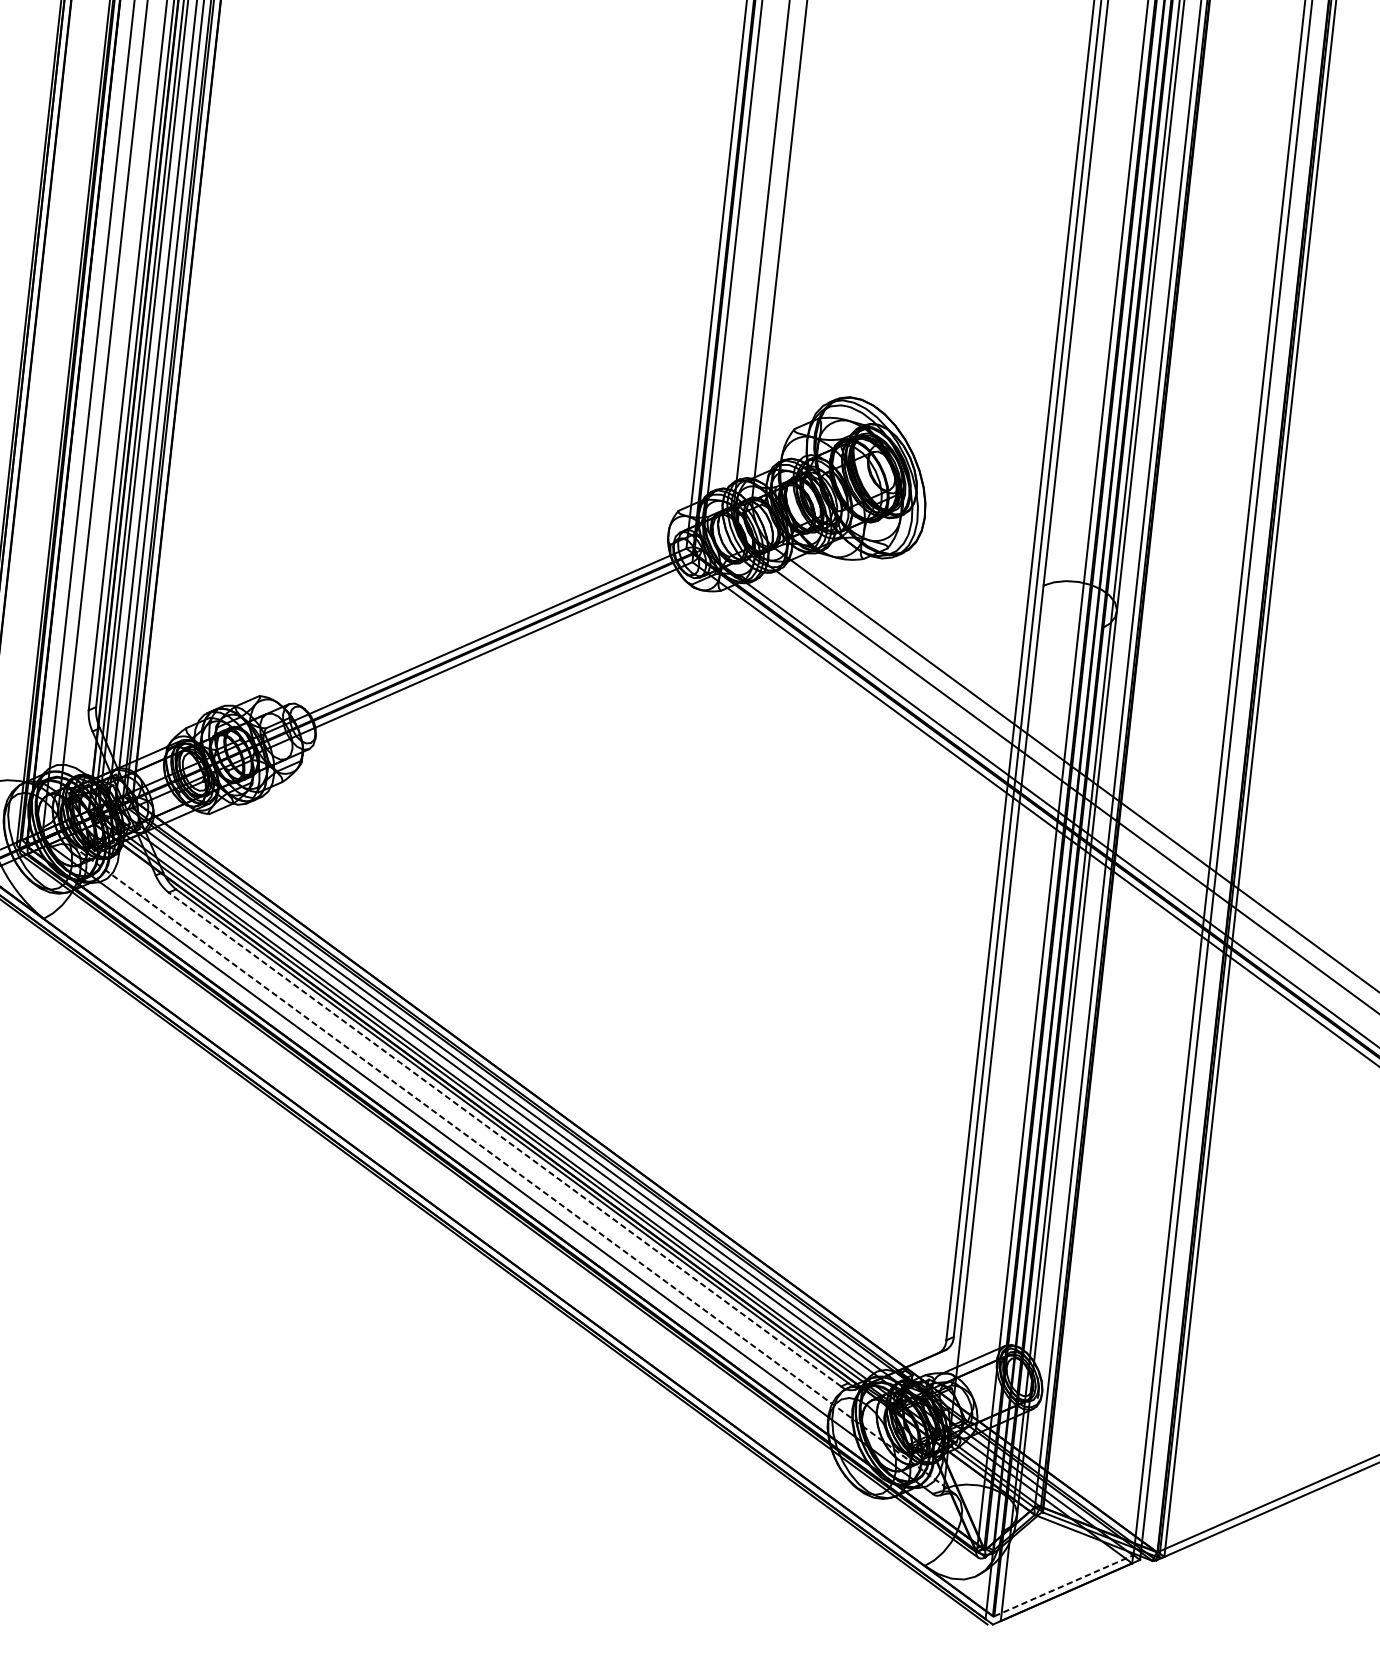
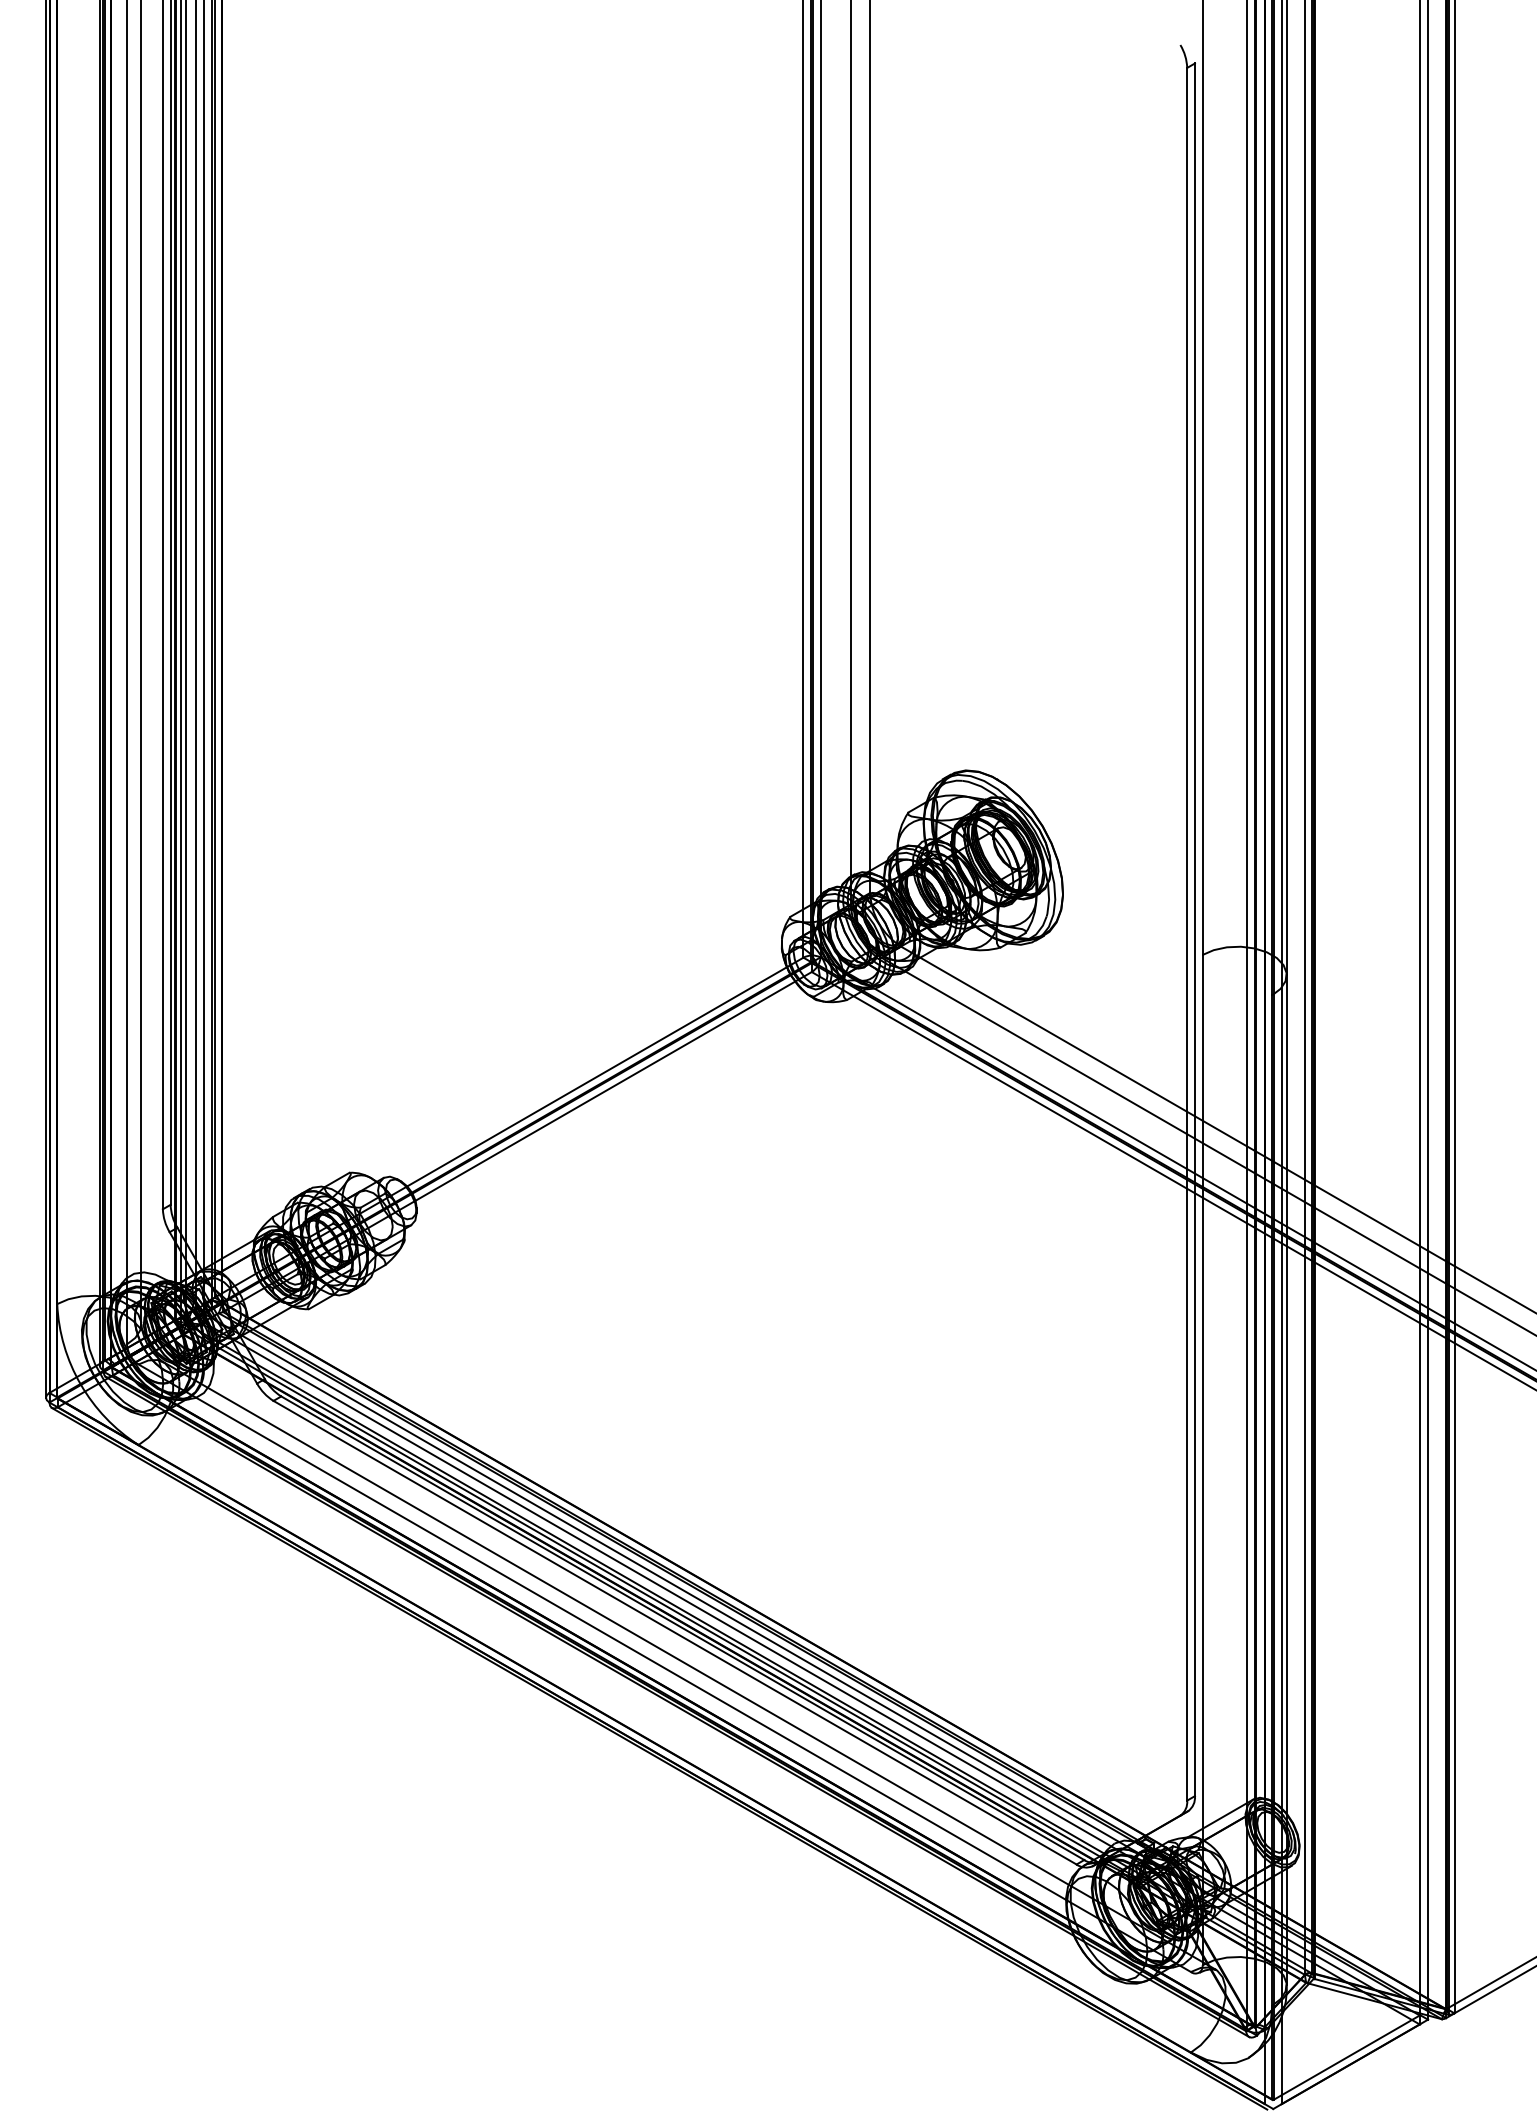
line: (505, 1139) -> (675, 1632), dashed -> solid
line: (514, 1170) -> (689, 1665), dashed -> solid
line: (1064, 1585) -> (1347, 2057), dashed -> solid

